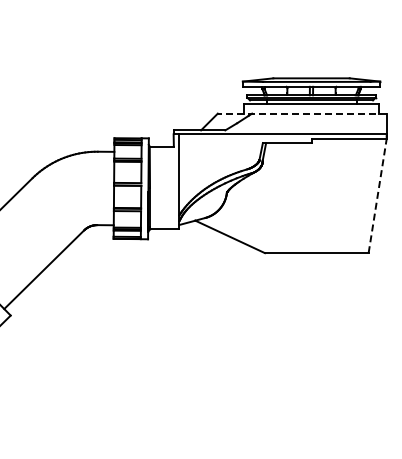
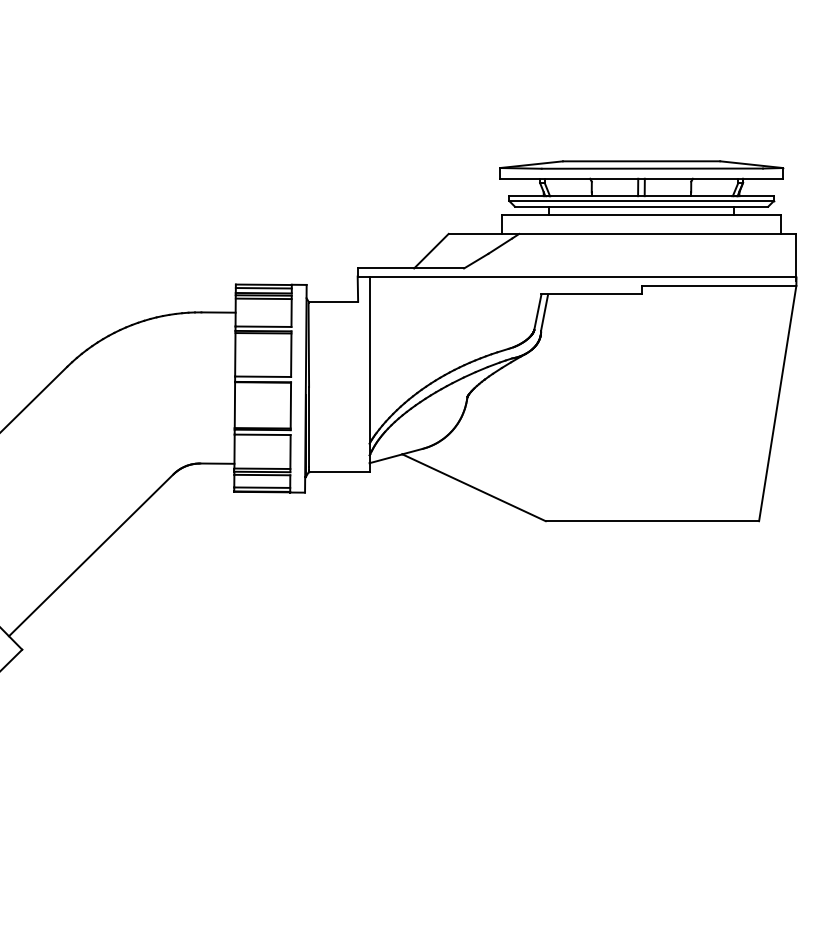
line: (301, 113) -> (620, 233), dashed -> solid
line: (377, 196) -> (777, 404), dashed -> solid

